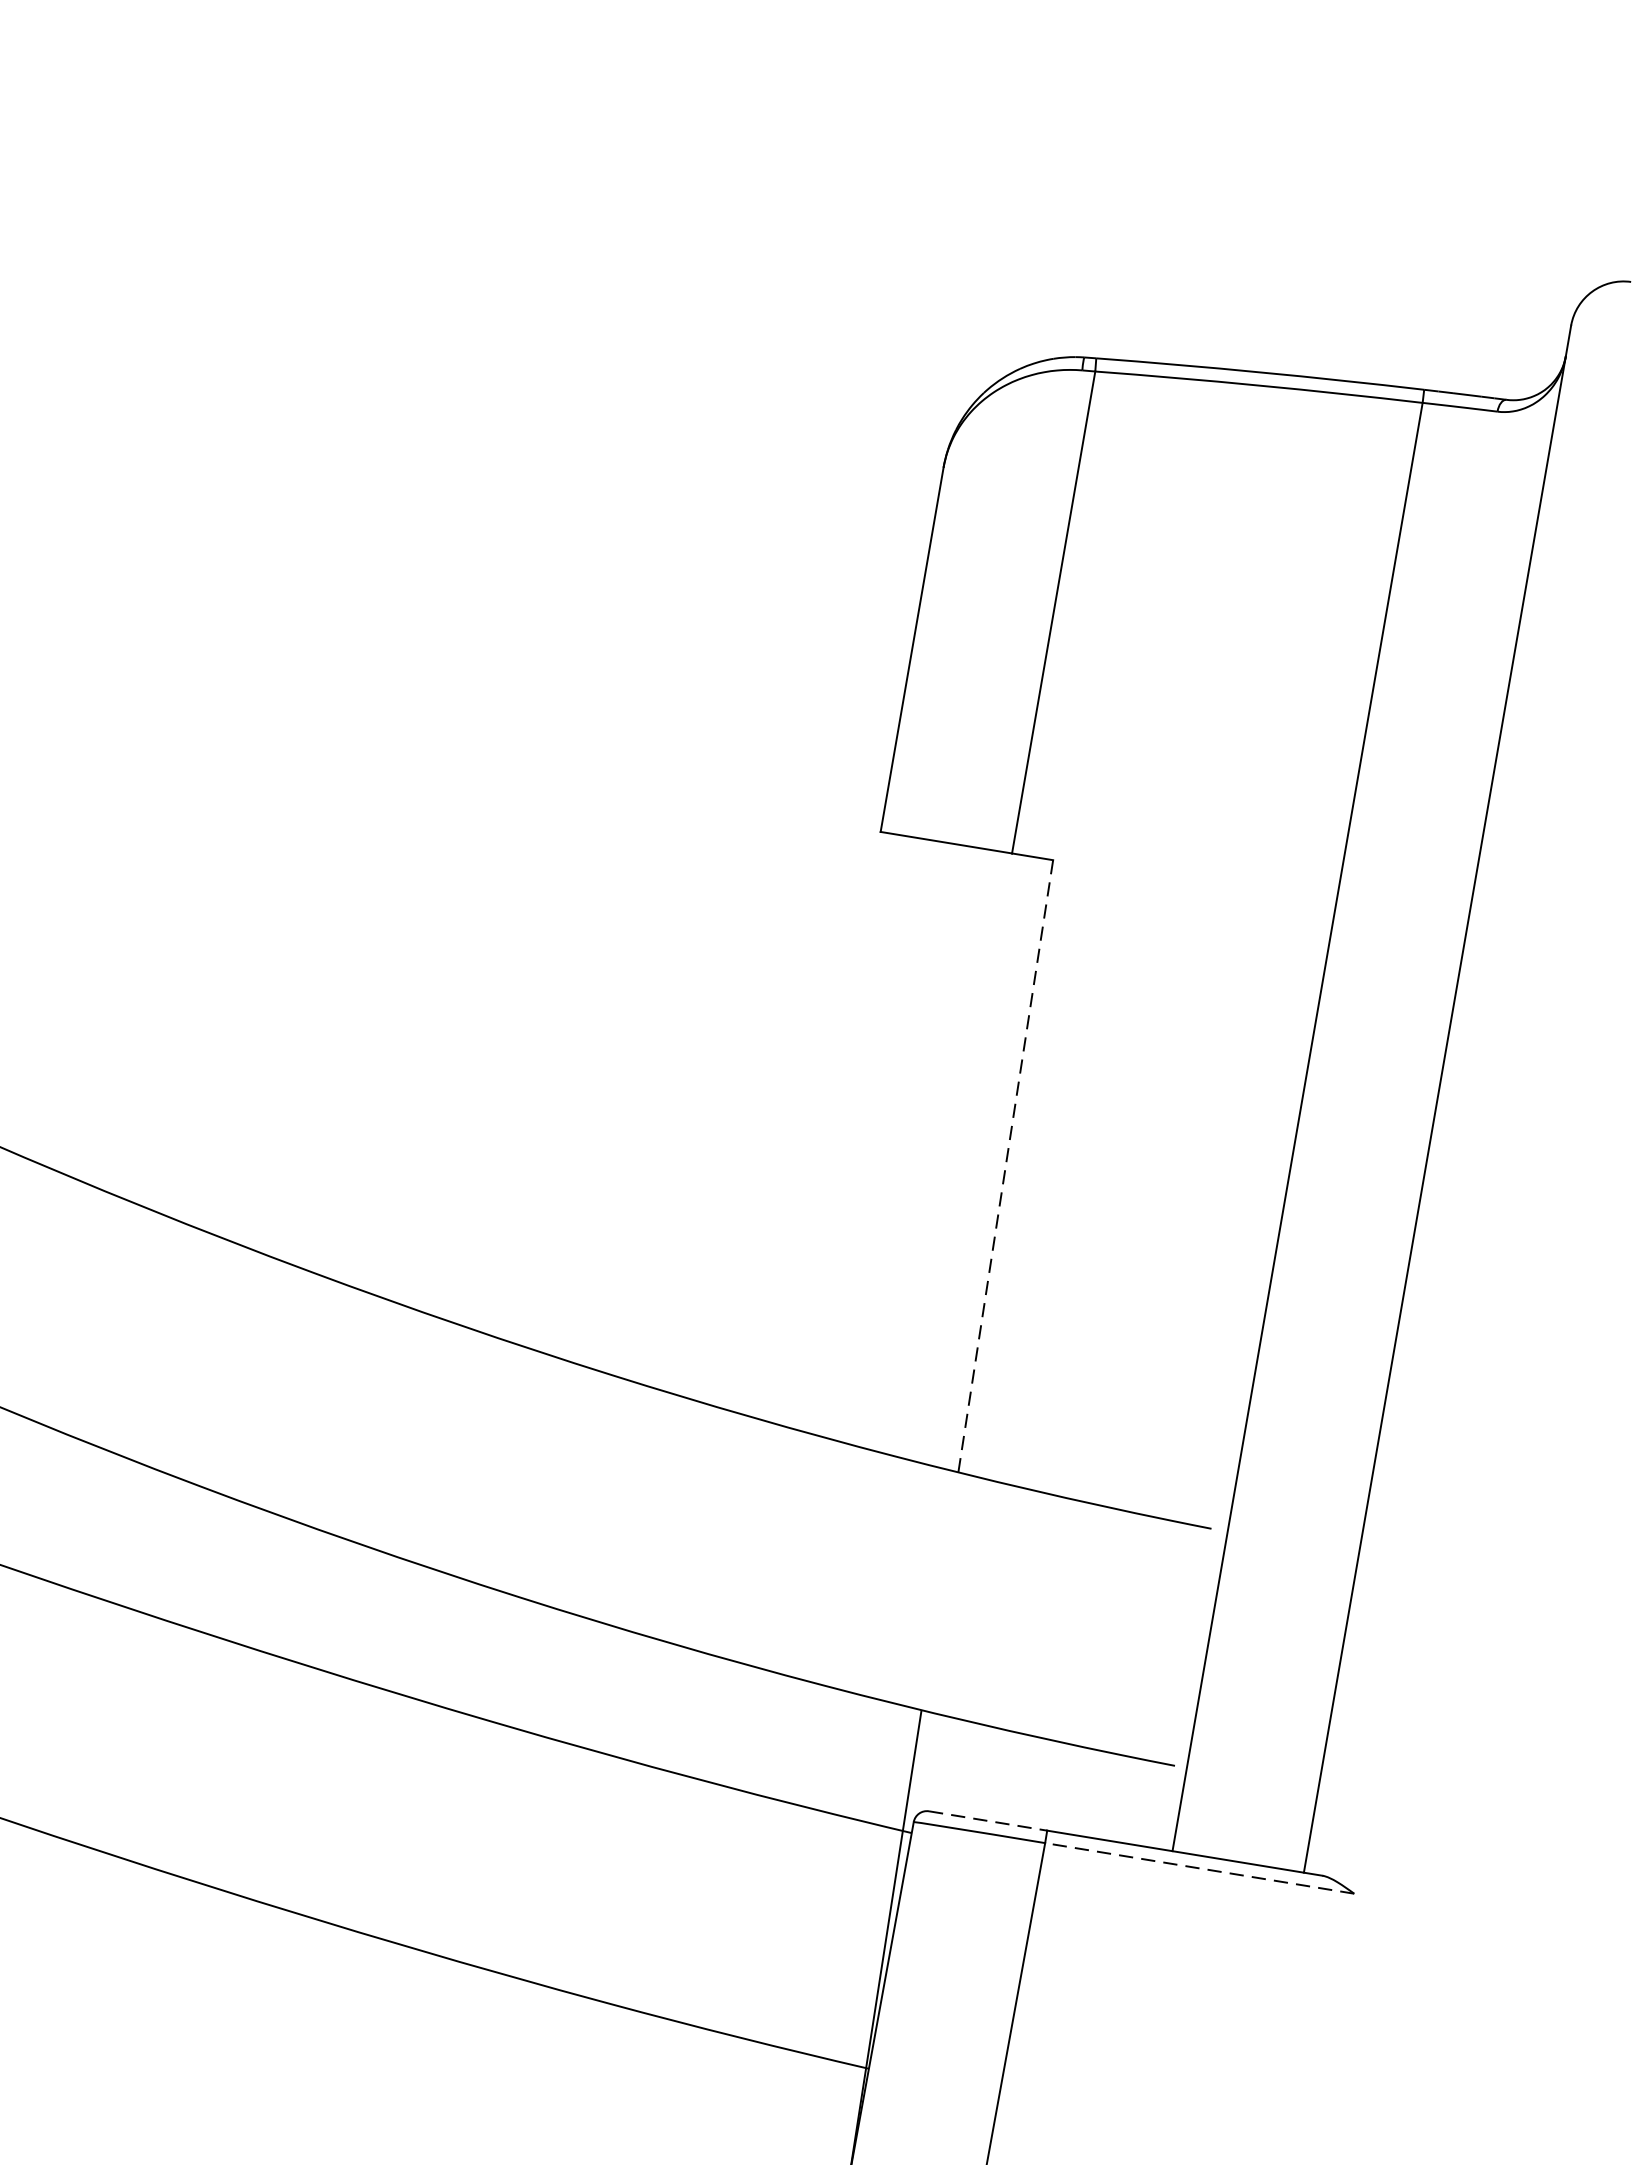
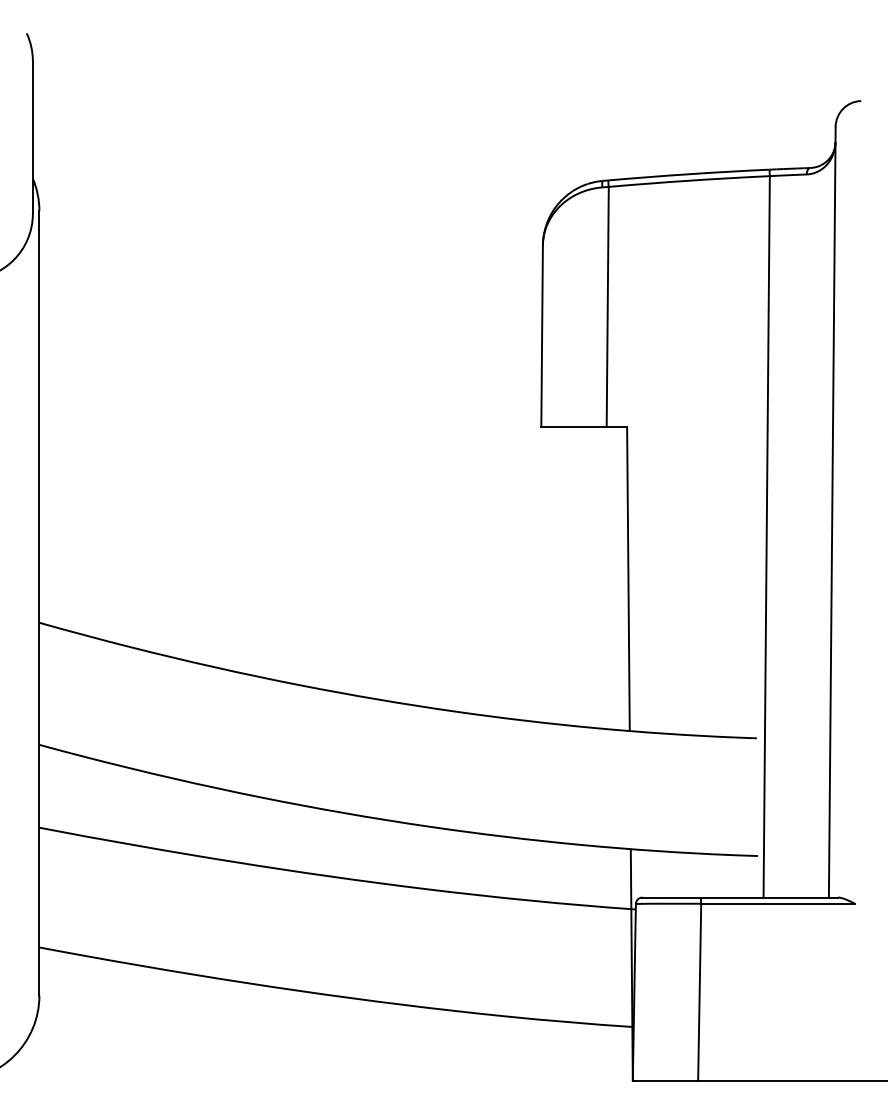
line: (1005, 1167) -> (628, 579), dashed -> solid
line: (989, 1821) -> (672, 897), dashed -> solid
line: (1200, 1868) -> (778, 903), dashed -> solid

